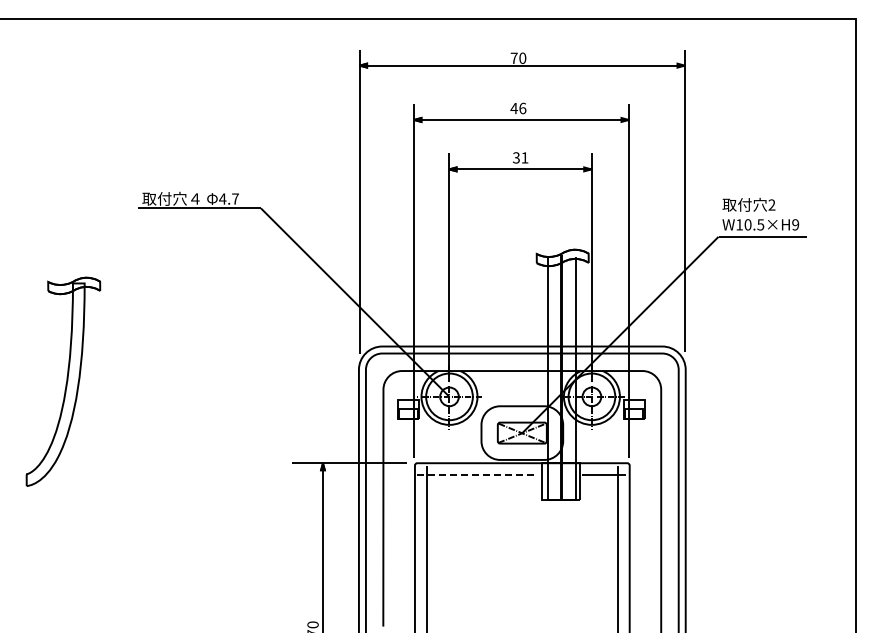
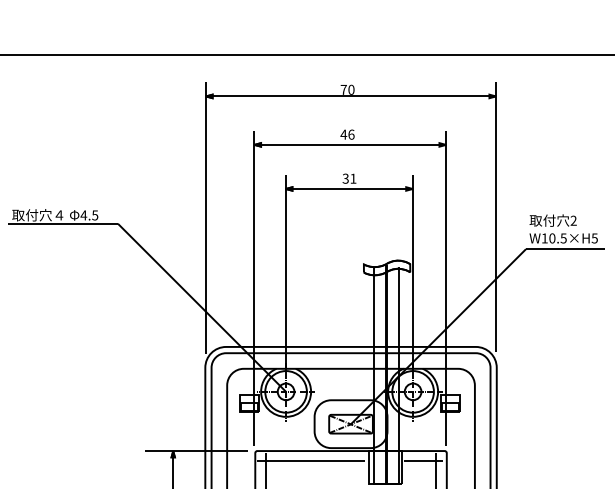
text: (235, 198) -> (95, 214), 4.7 -> 4.5
text: (795, 224) -> (594, 238), W10.5×H9 -> W10.5×H5
line: (477, 474) -> (311, 461), dashed -> solid

